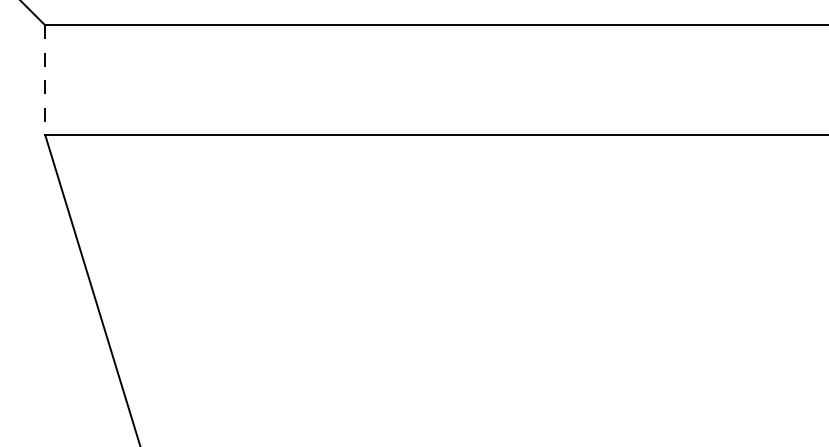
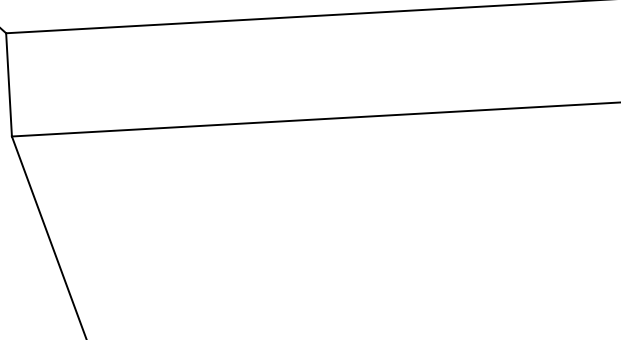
line: (45, 80) -> (9, 84), dashed -> solid

